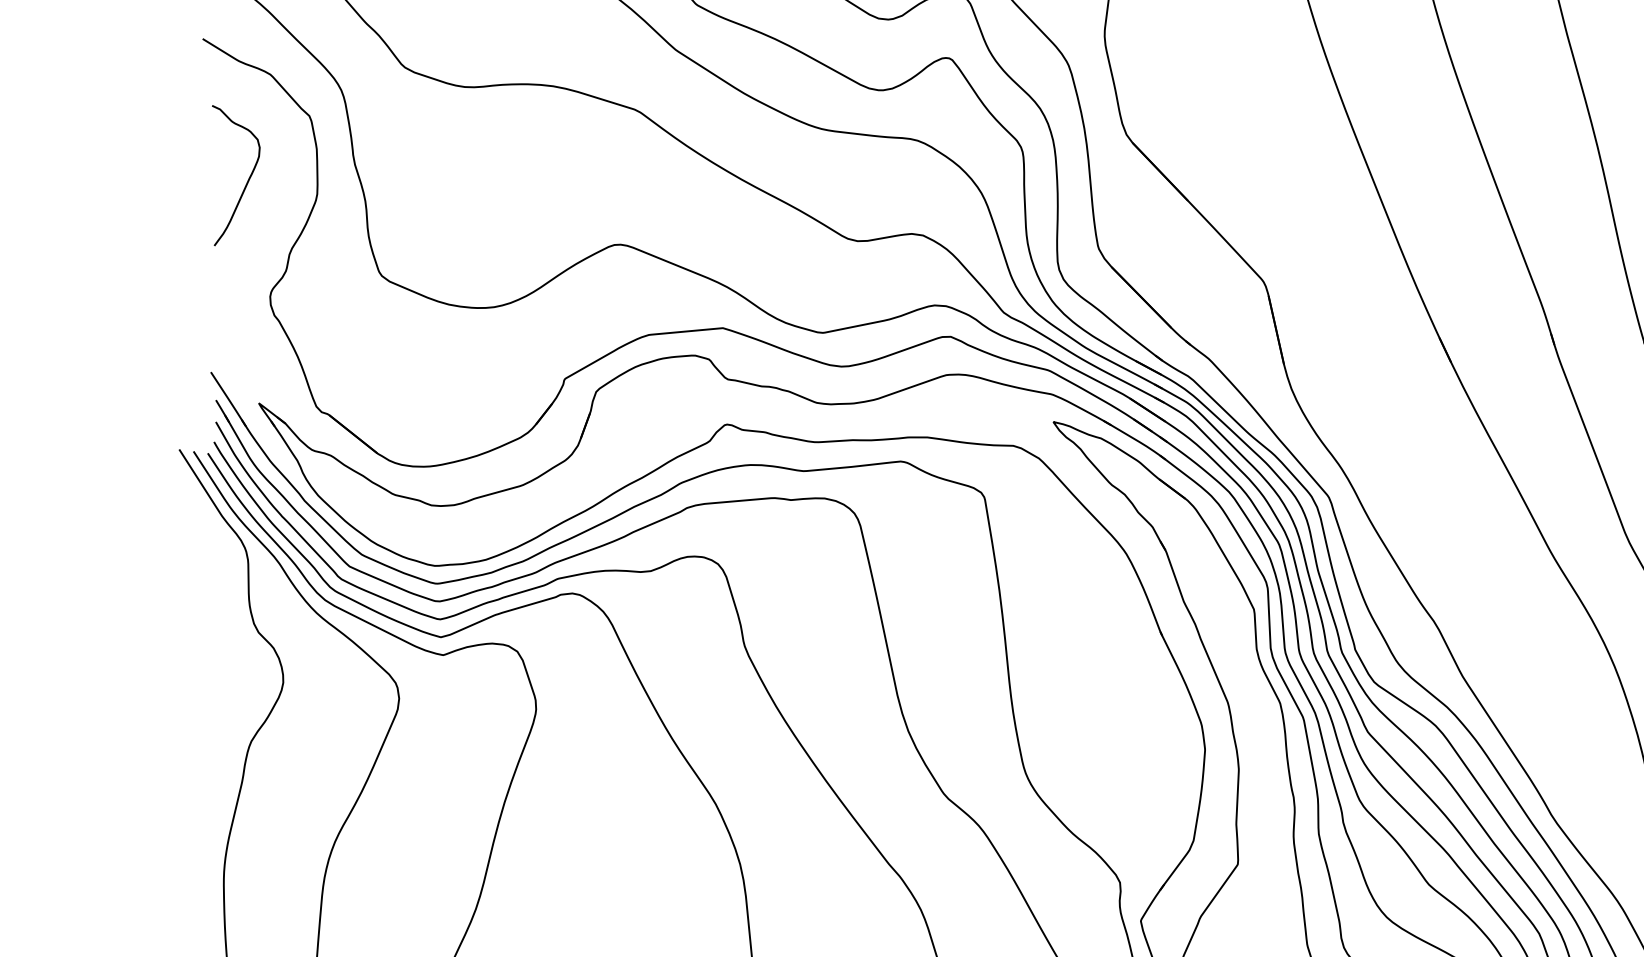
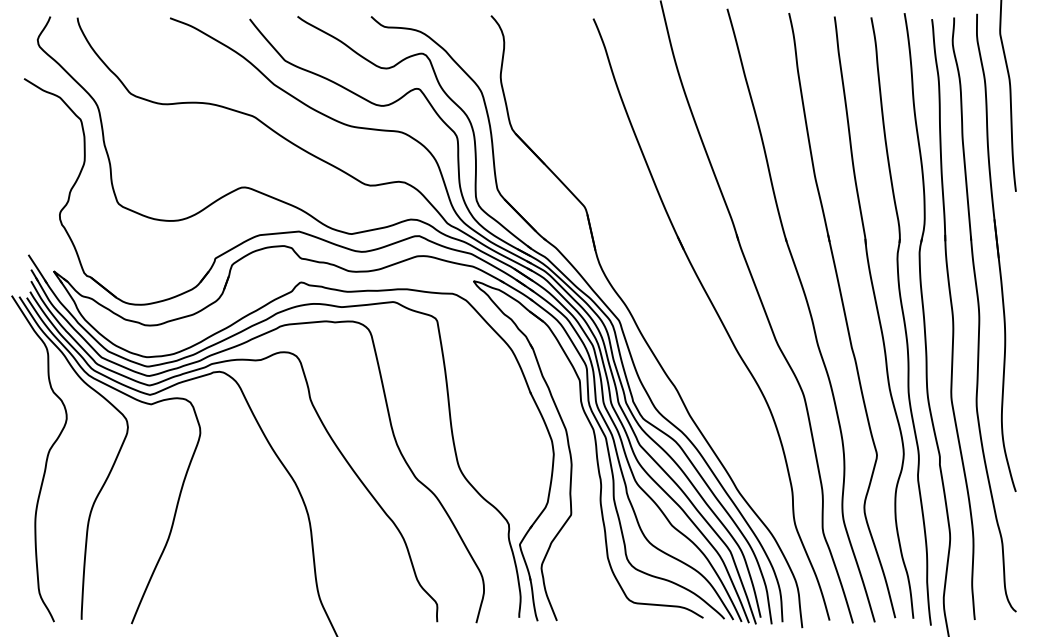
curve: (246, 178) -> (47, 152), removed

